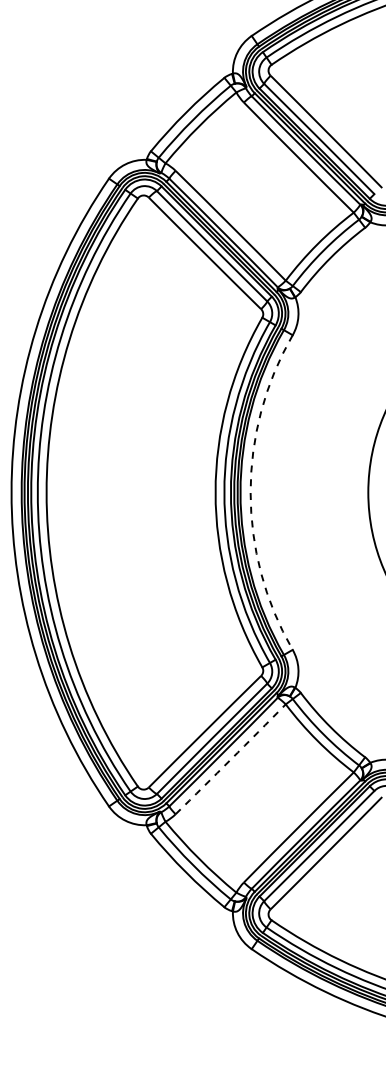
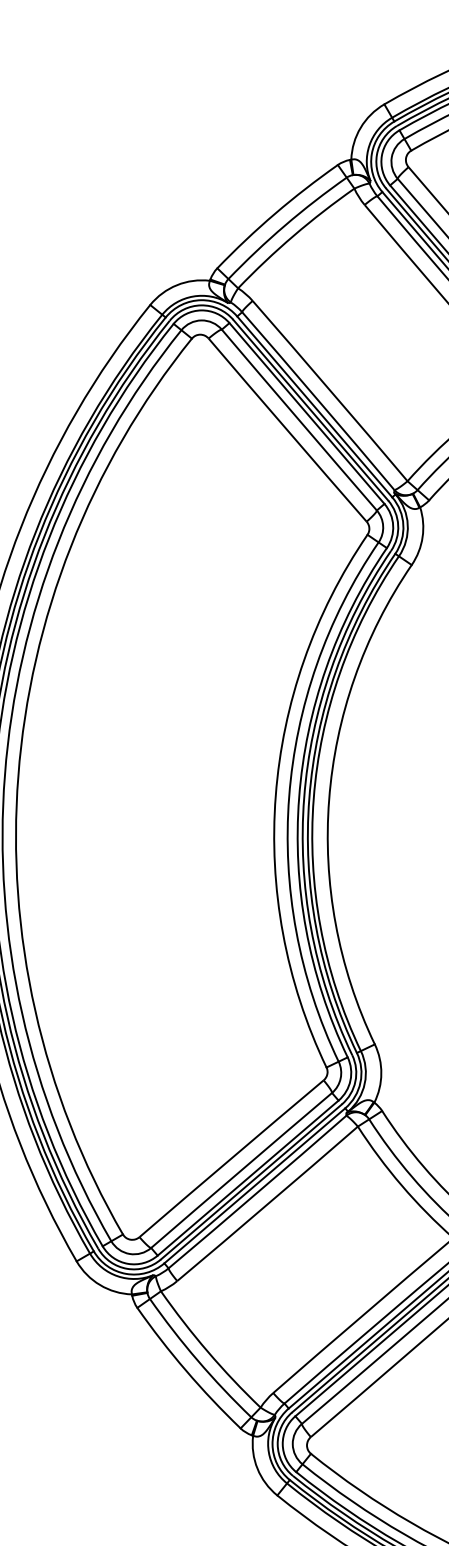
arc: (250, 492) -> (328, 799), dashed -> solid
arc: (230, 759) -> (267, 1204), dashed -> solid

